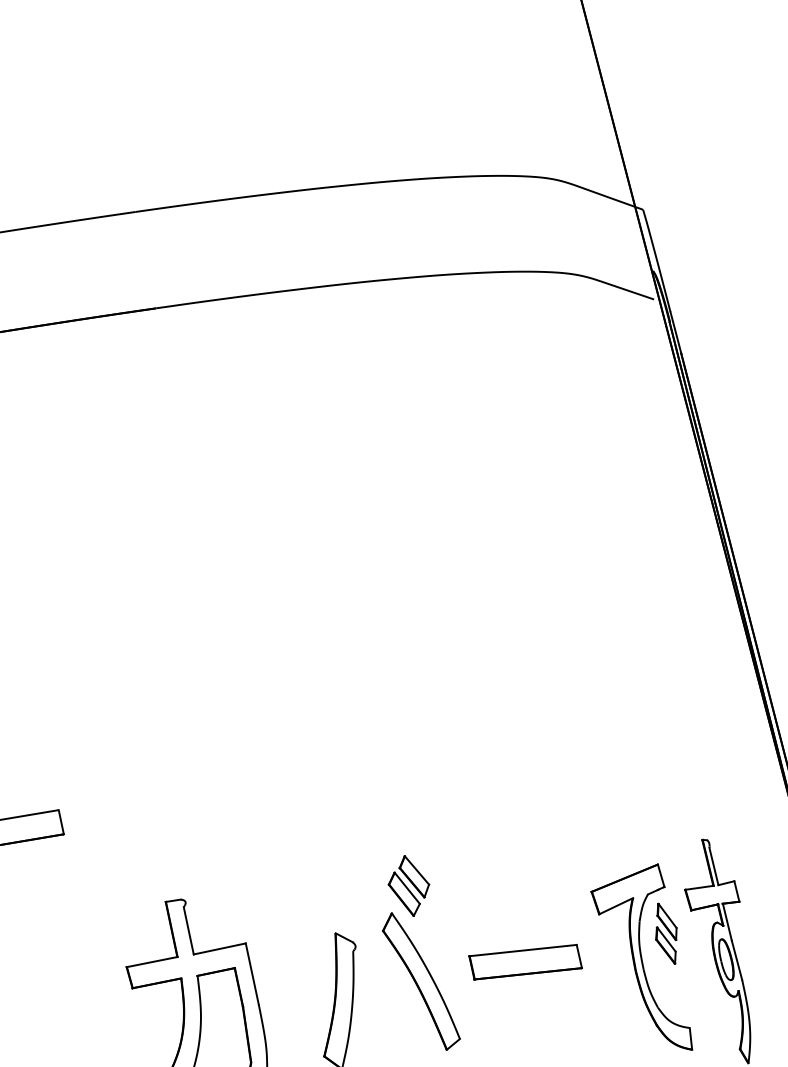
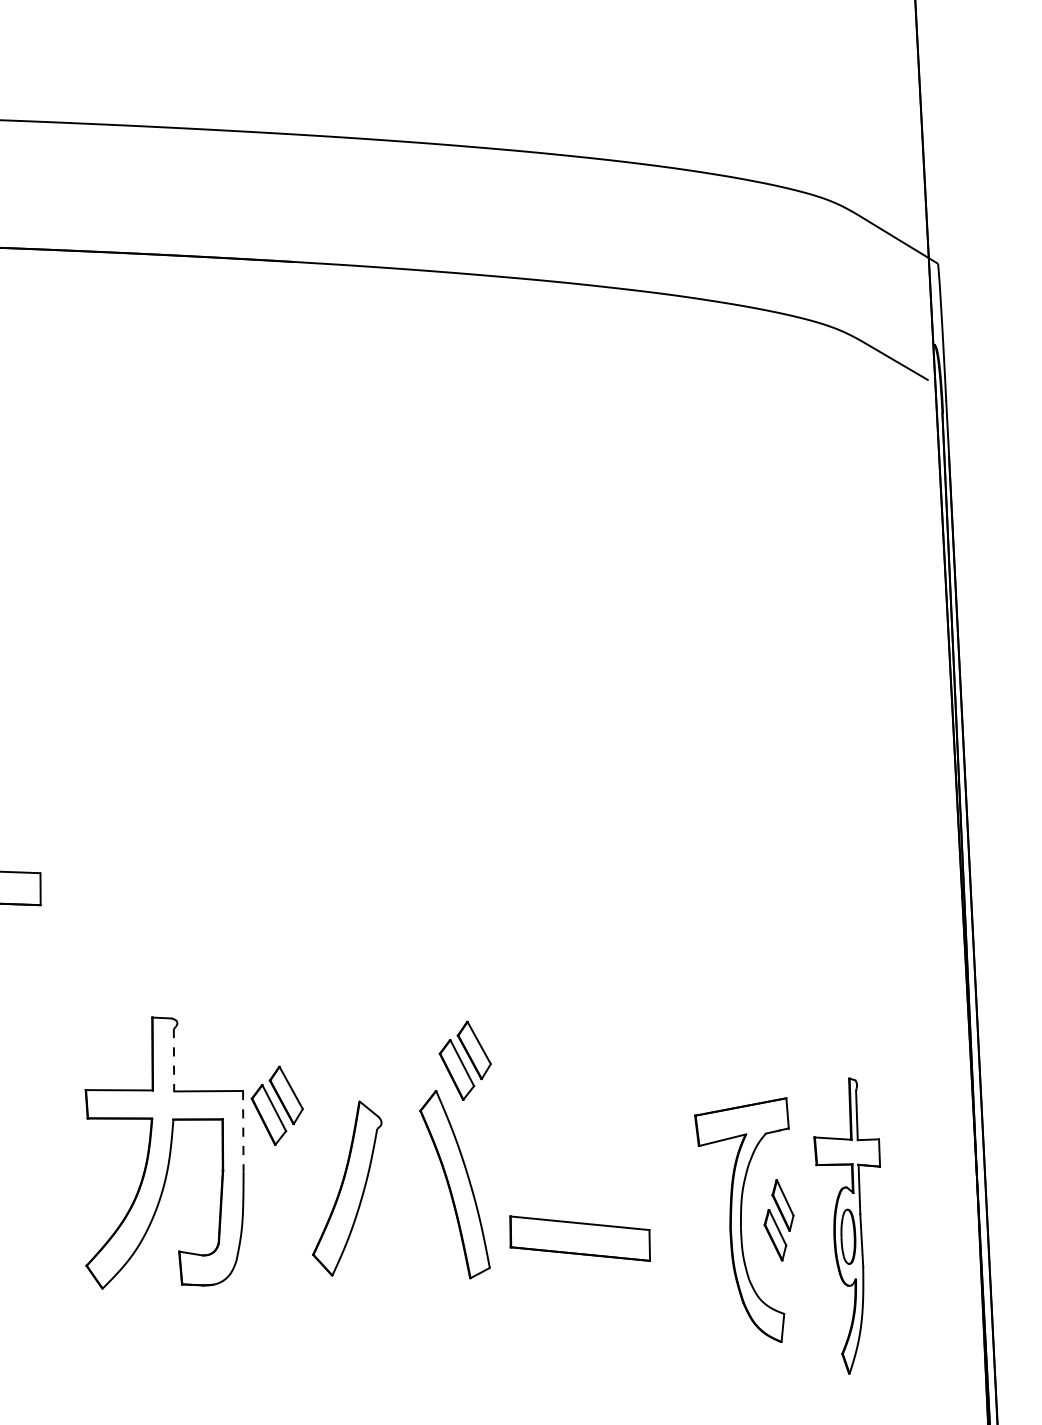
line: (189, 931) -> (174, 1060), solid -> dashed
part: (665, 934) -> (778, 1220), moved
part: (273, 949) -> (276, 1105), added
part: (525, 962) -> (579, 1238), moved
line: (252, 973) -> (243, 1131), solid -> dashed

